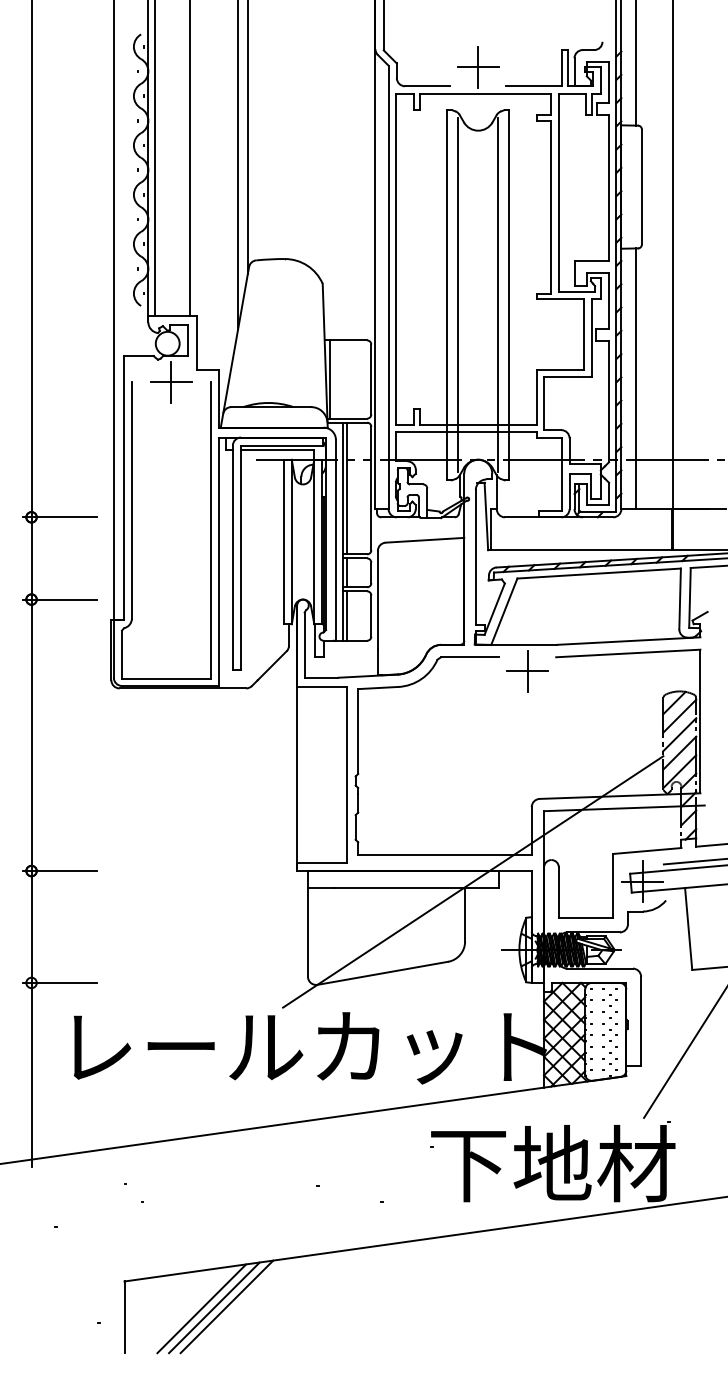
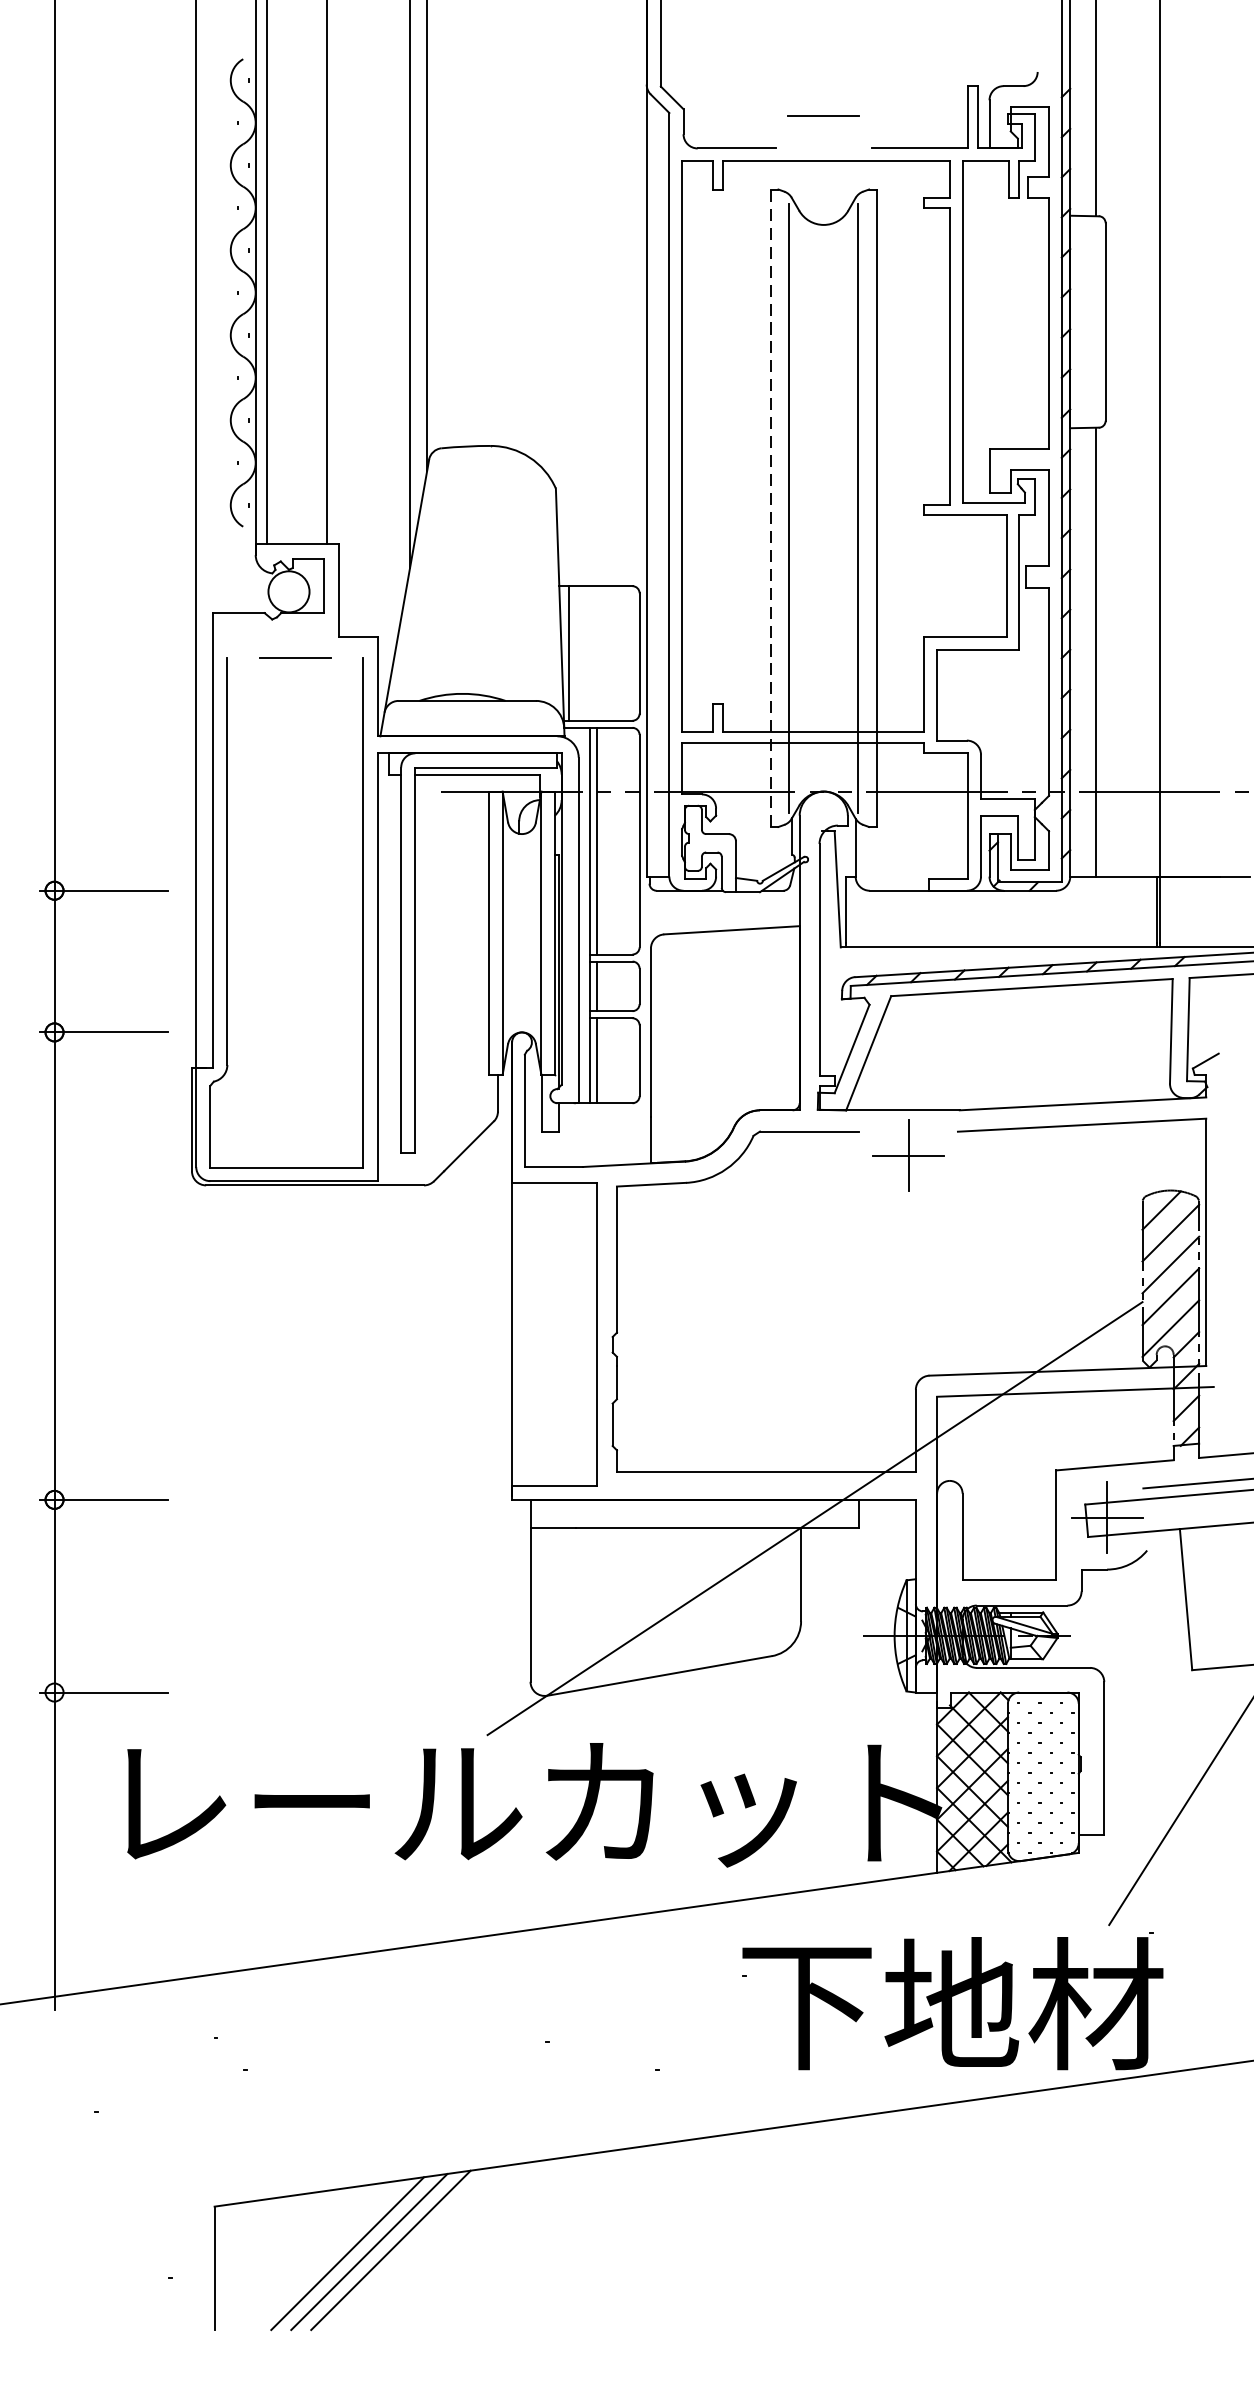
line: (478, 66) -> (824, 114), removed
line: (447, 294) -> (770, 507), solid -> dashed
line: (171, 381) -> (295, 656), removed

